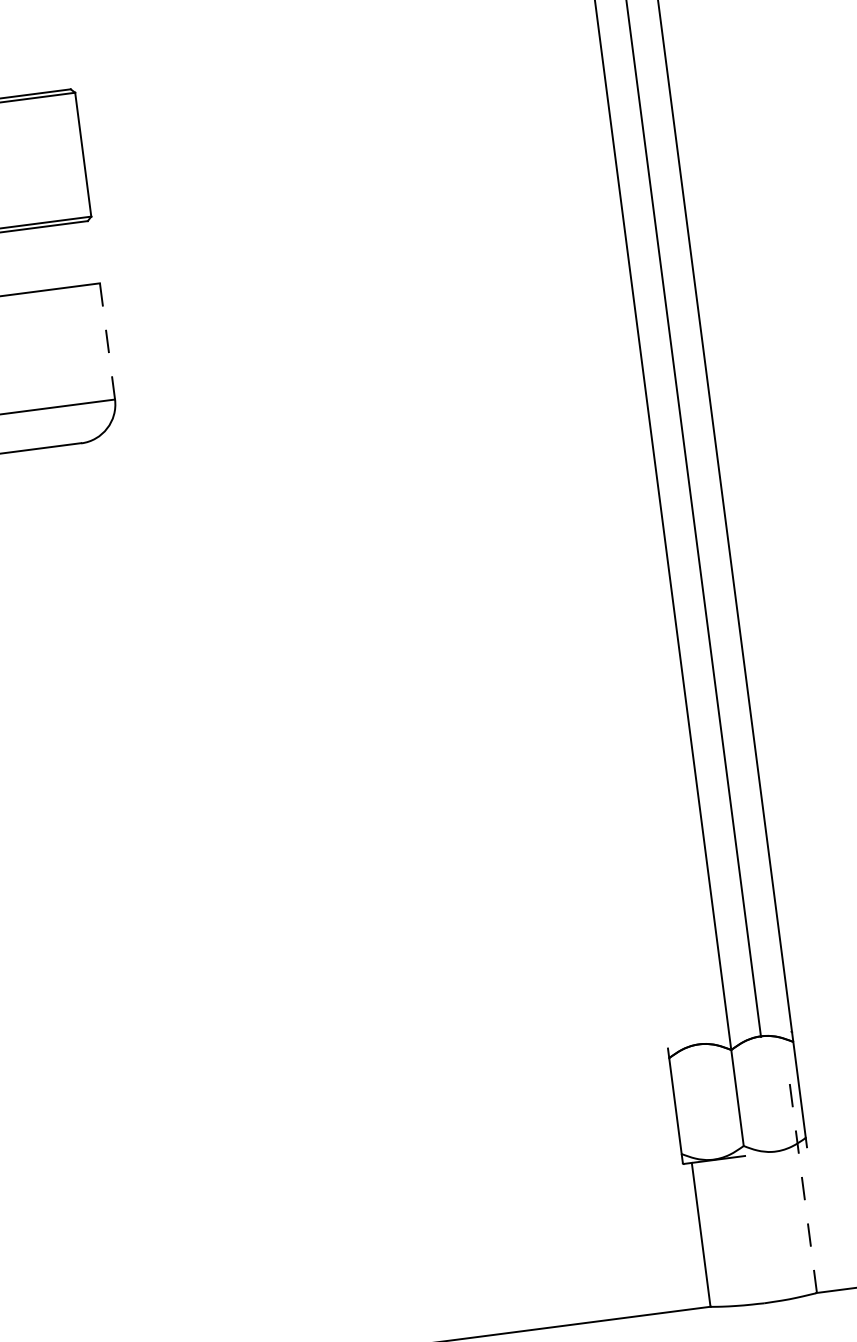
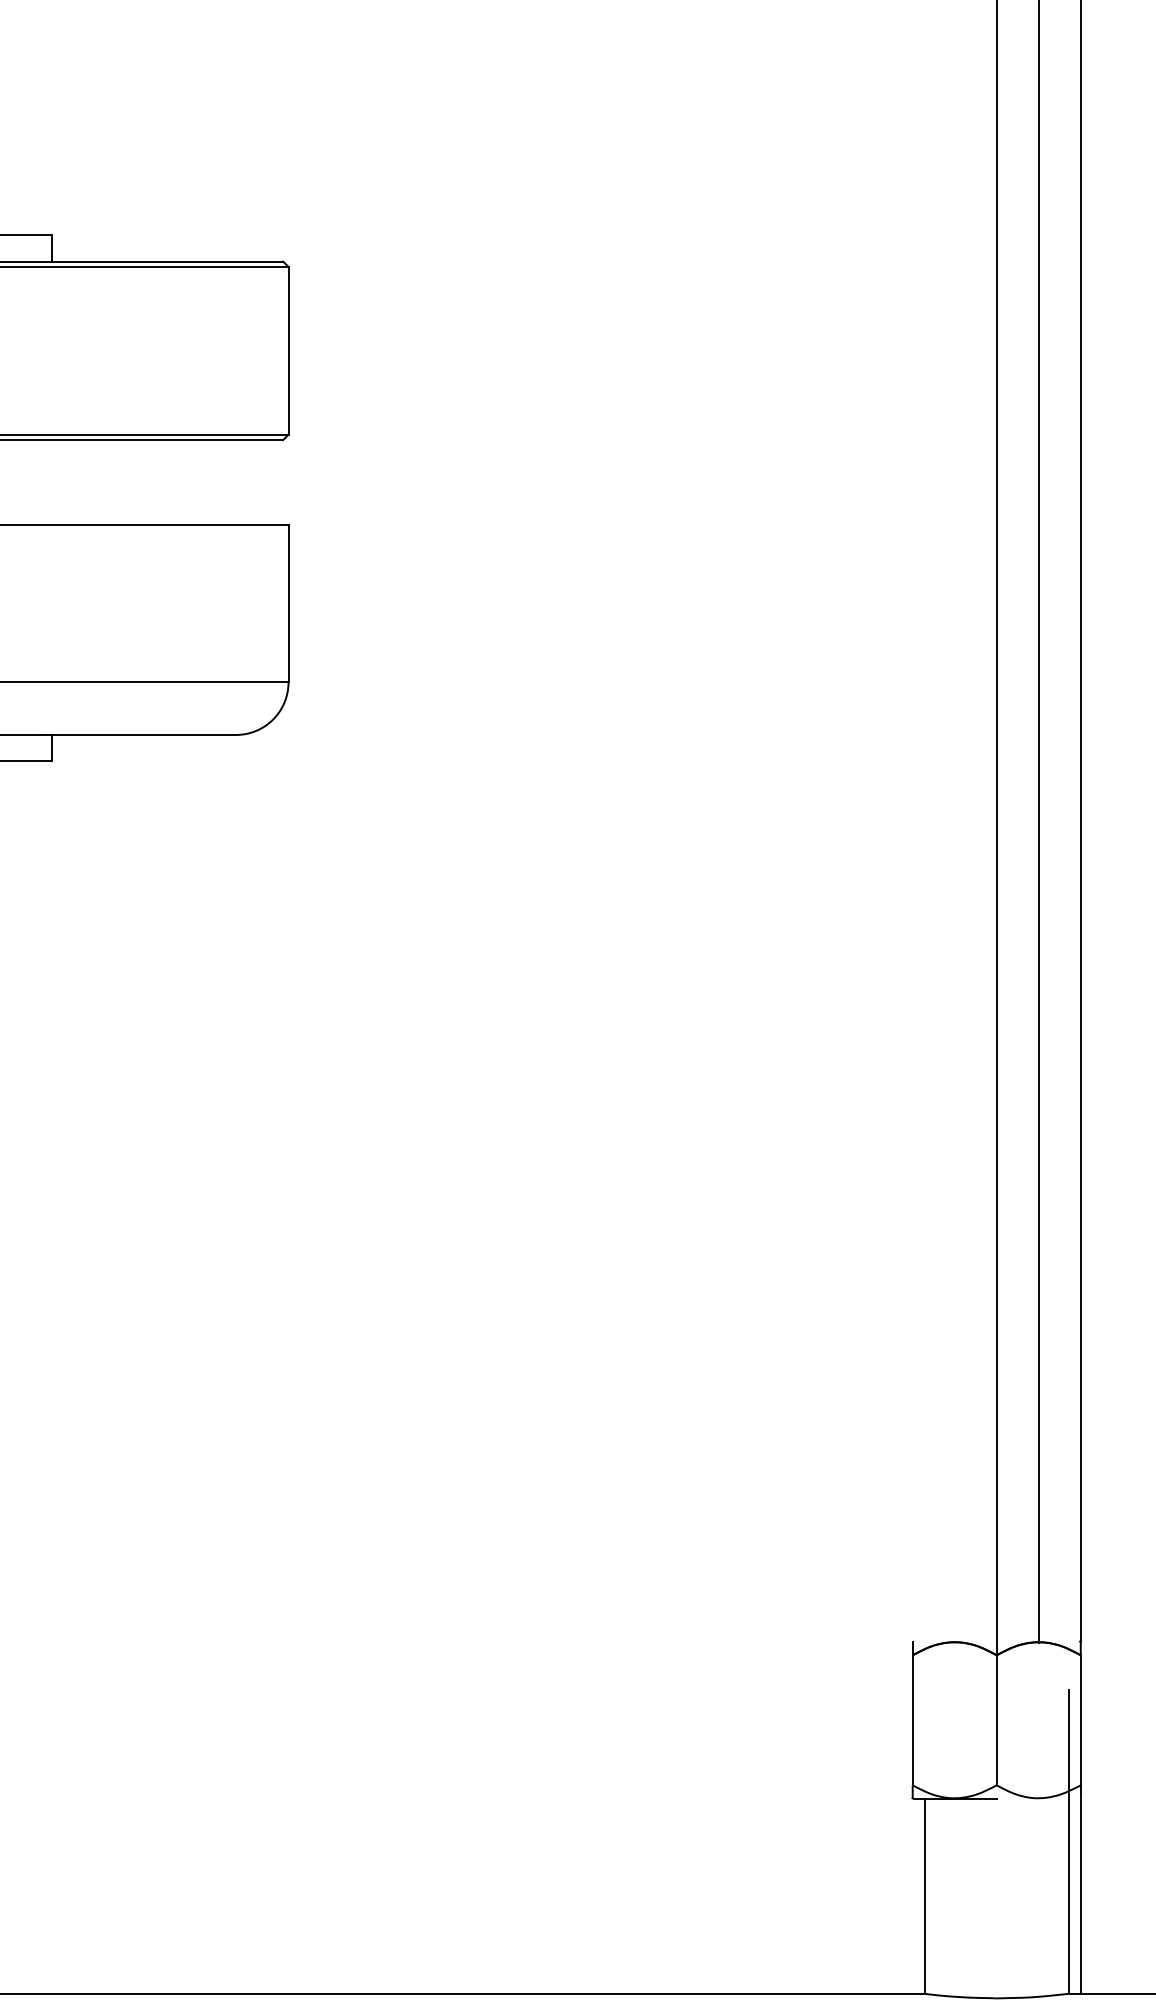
line: (107, 341) -> (288, 603), dashed -> solid
line: (802, 1180) -> (1068, 1841), dashed -> solid
line: (816, 1220) -> (1080, 1896), added

